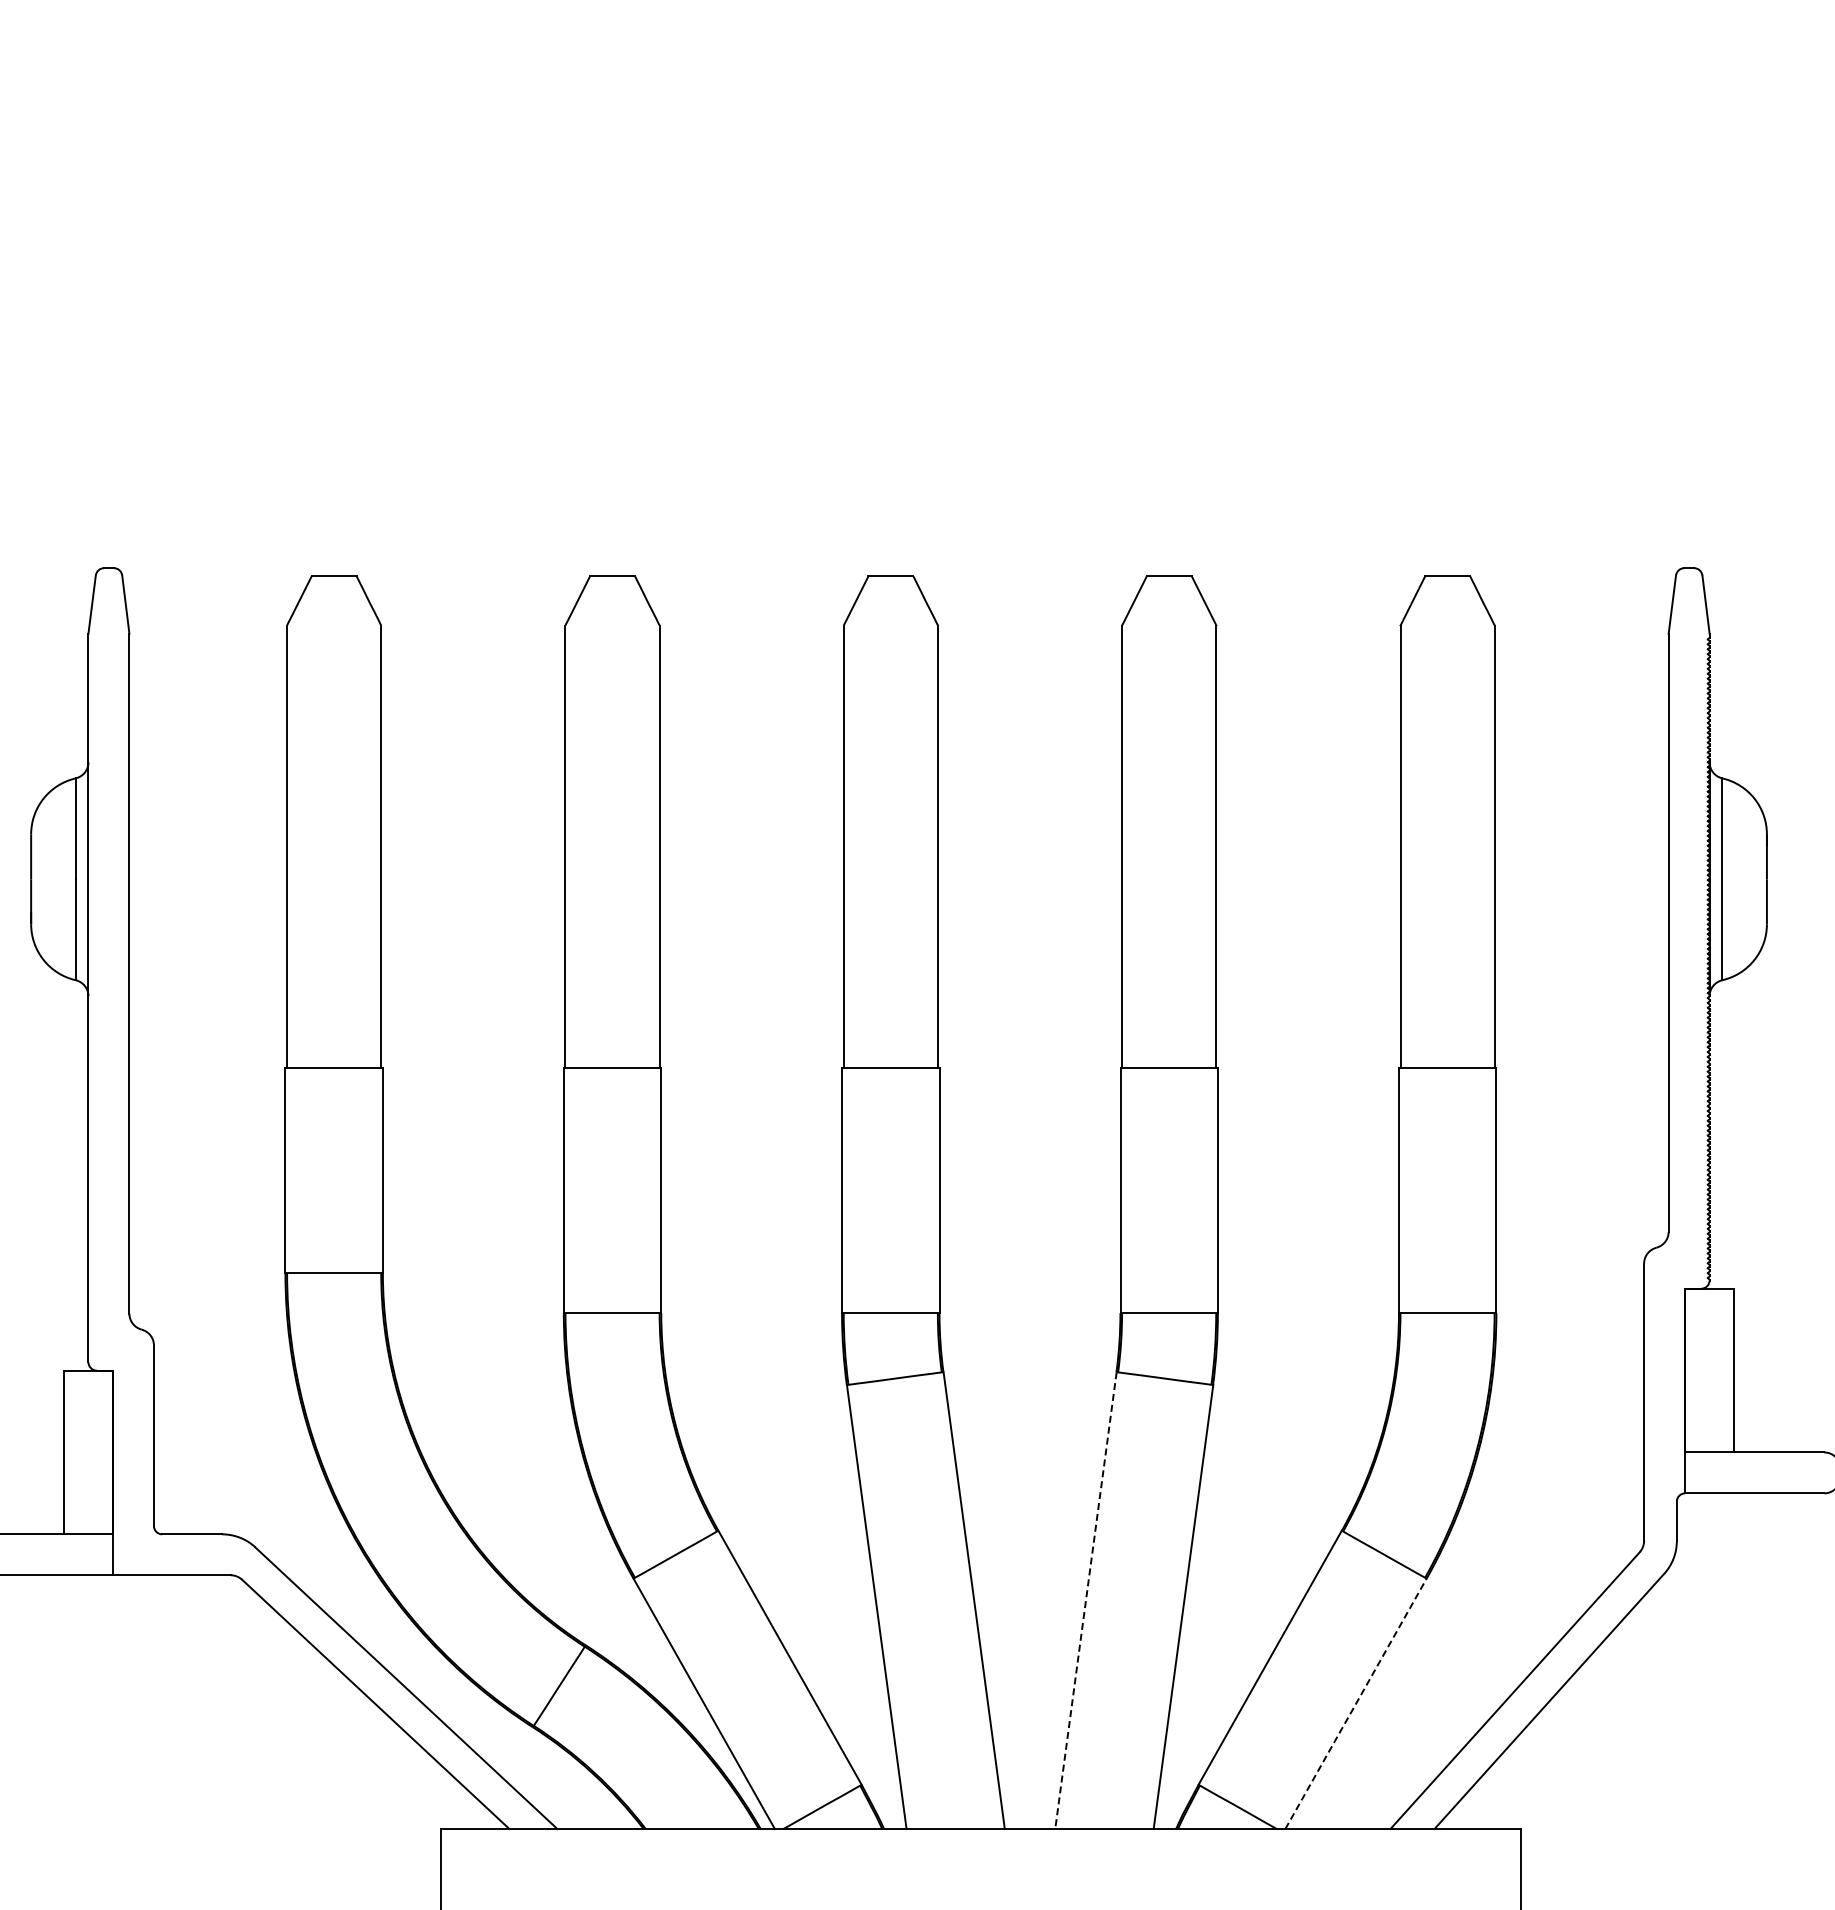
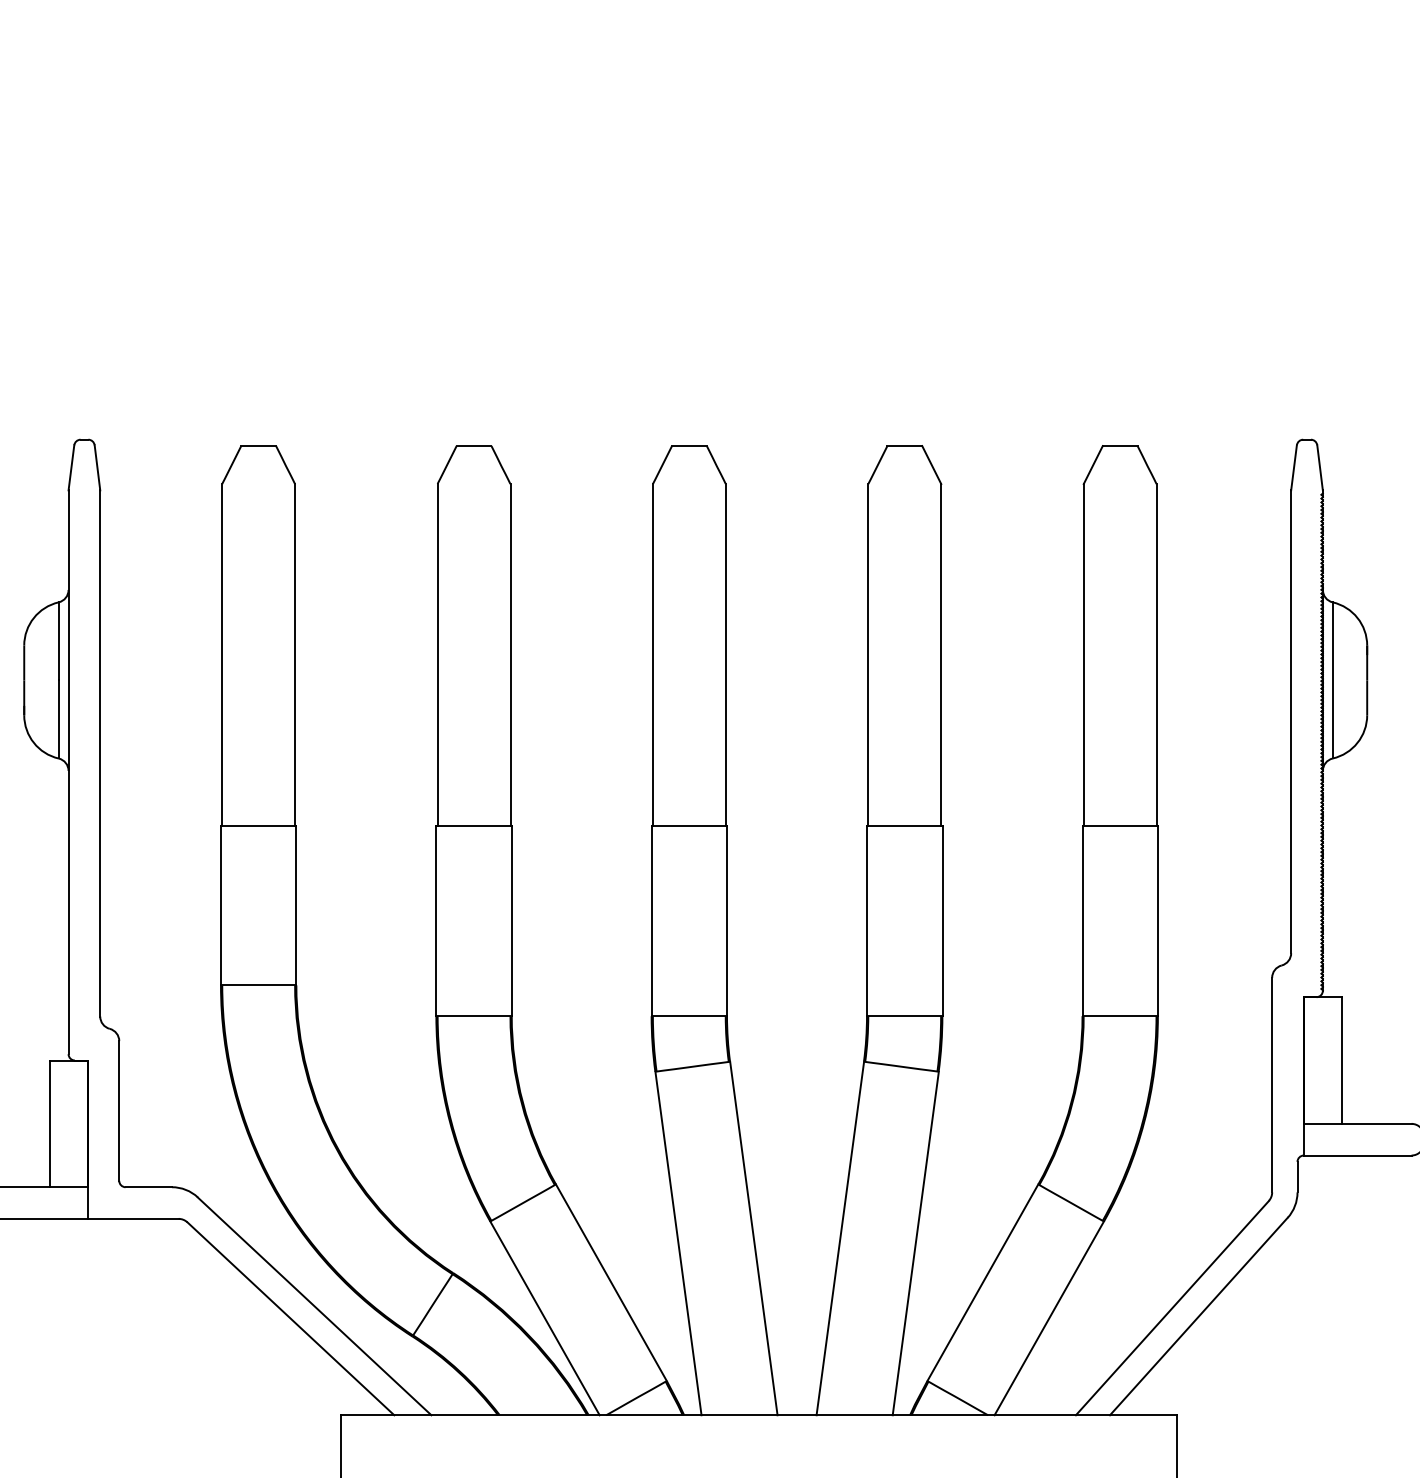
line: (1085, 1601) -> (839, 1239), dashed -> solid
line: (1355, 1703) -> (1048, 1318), dashed -> solid

